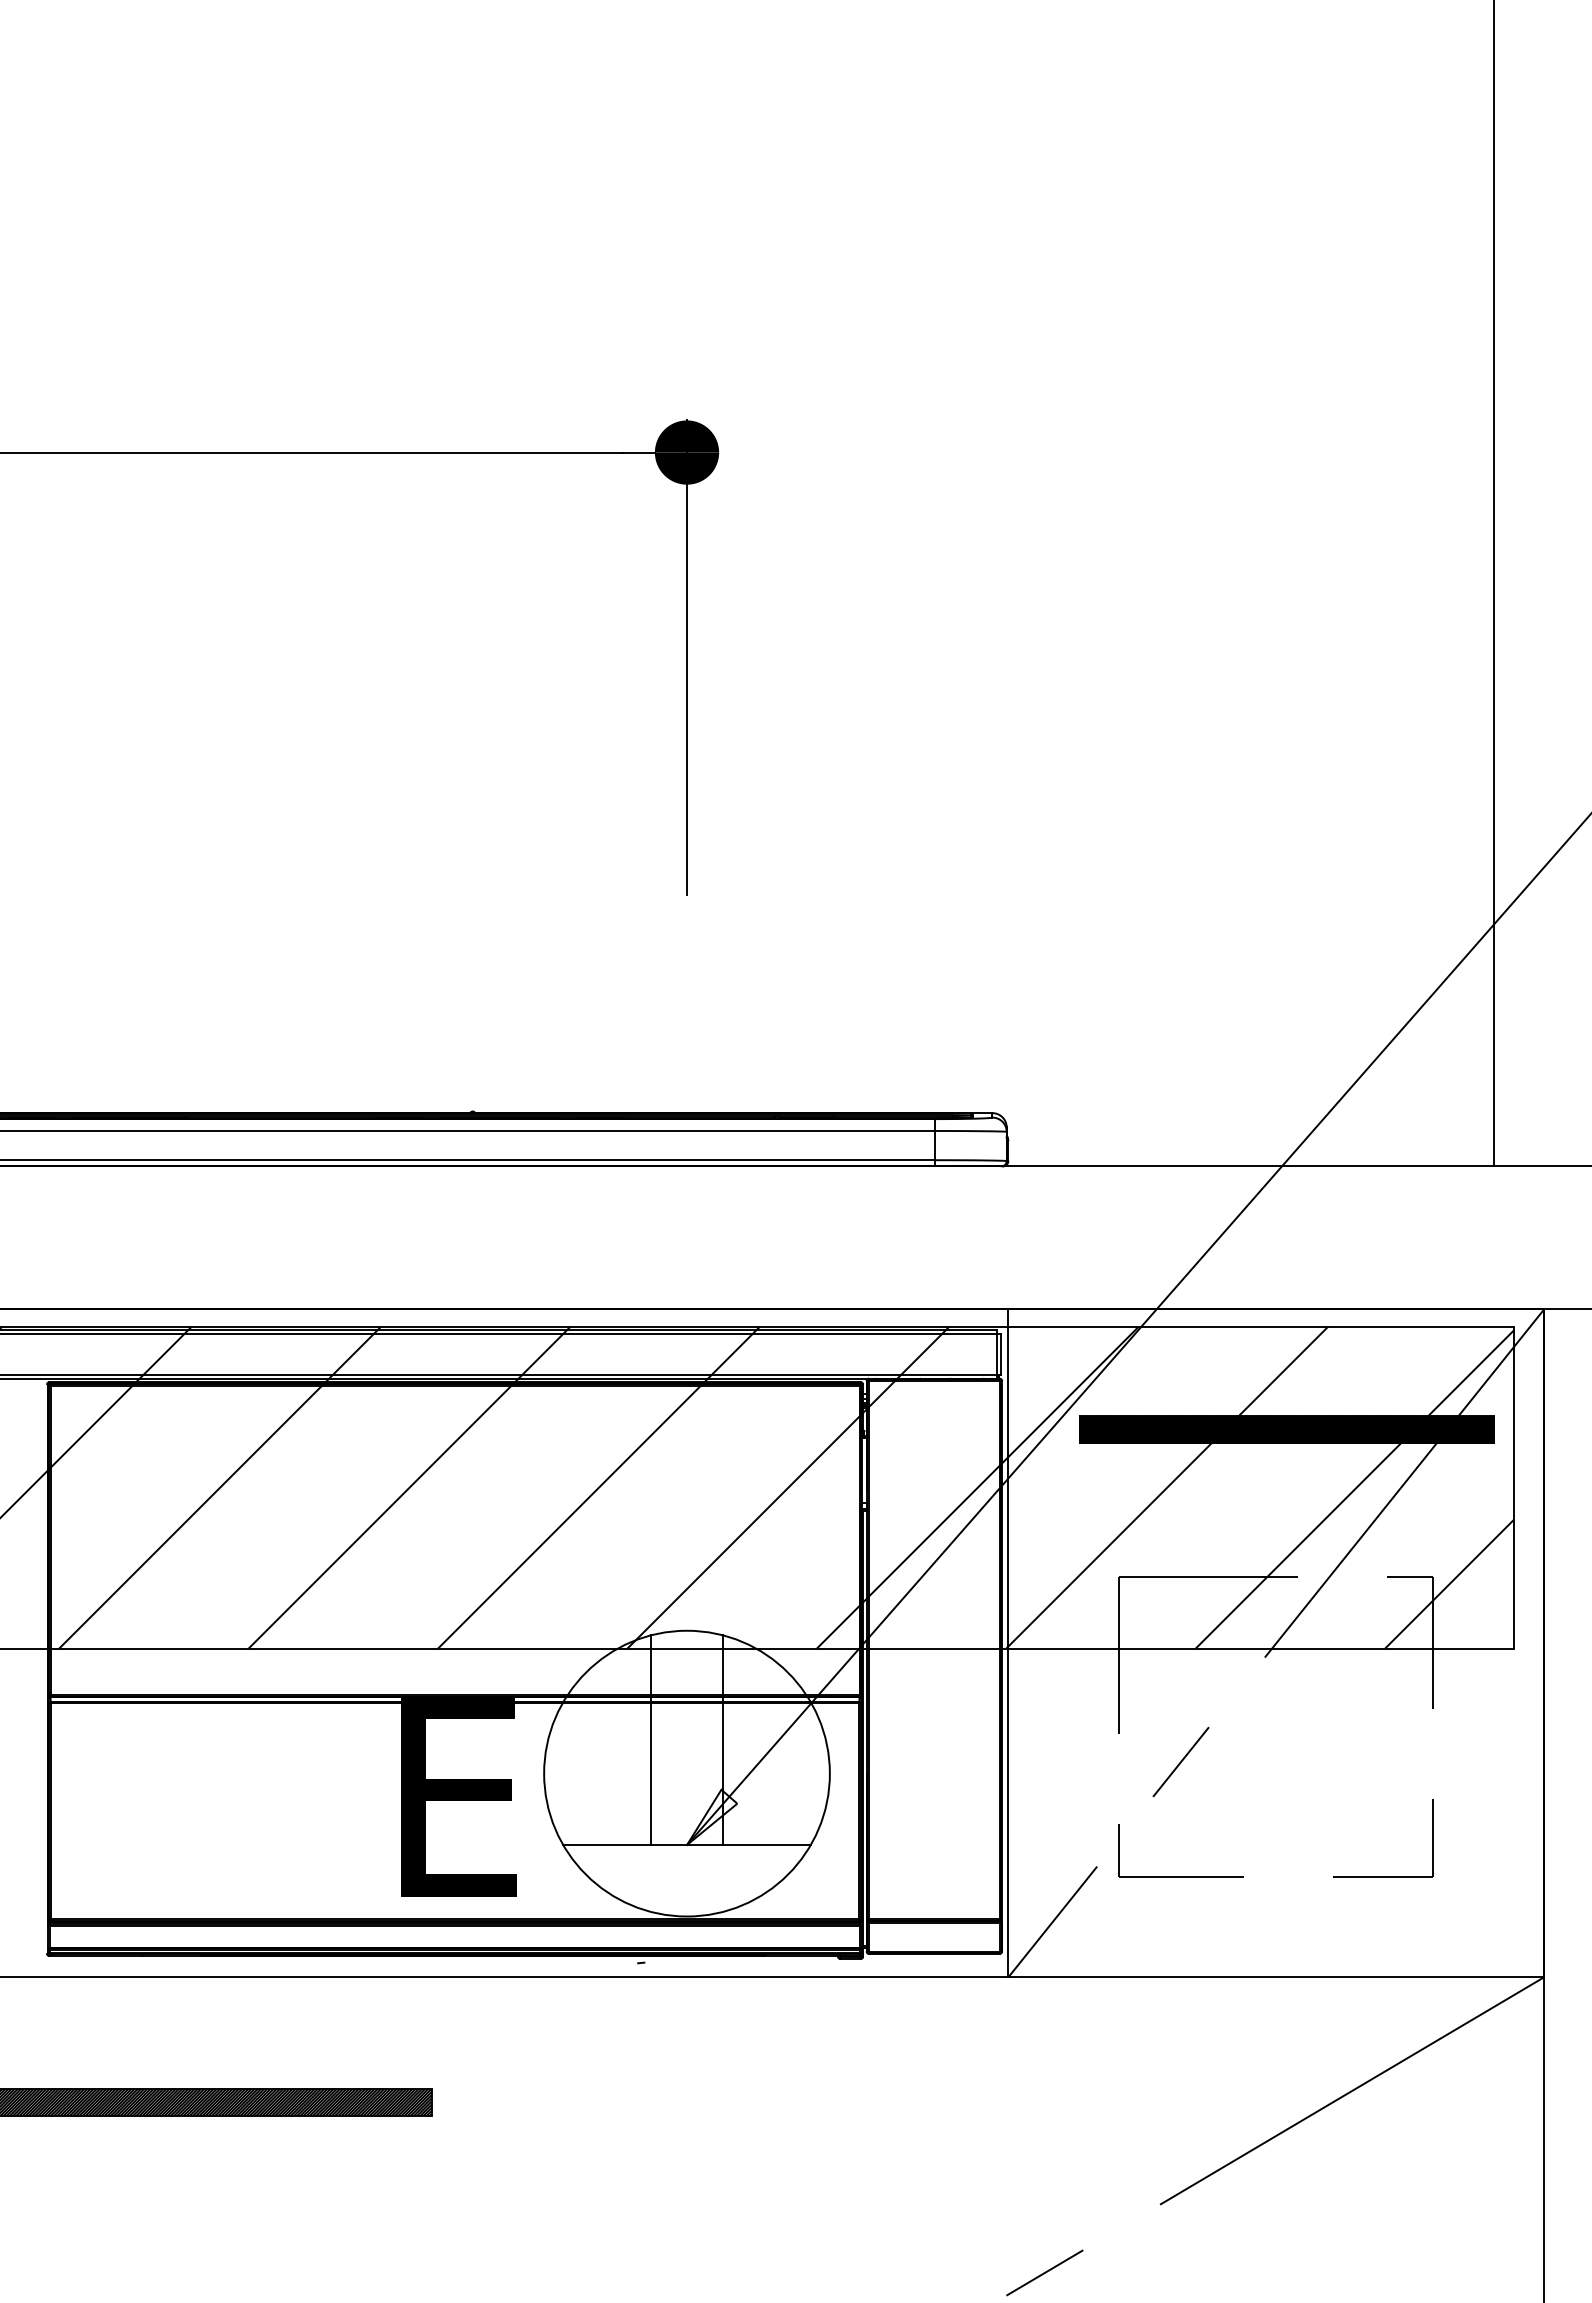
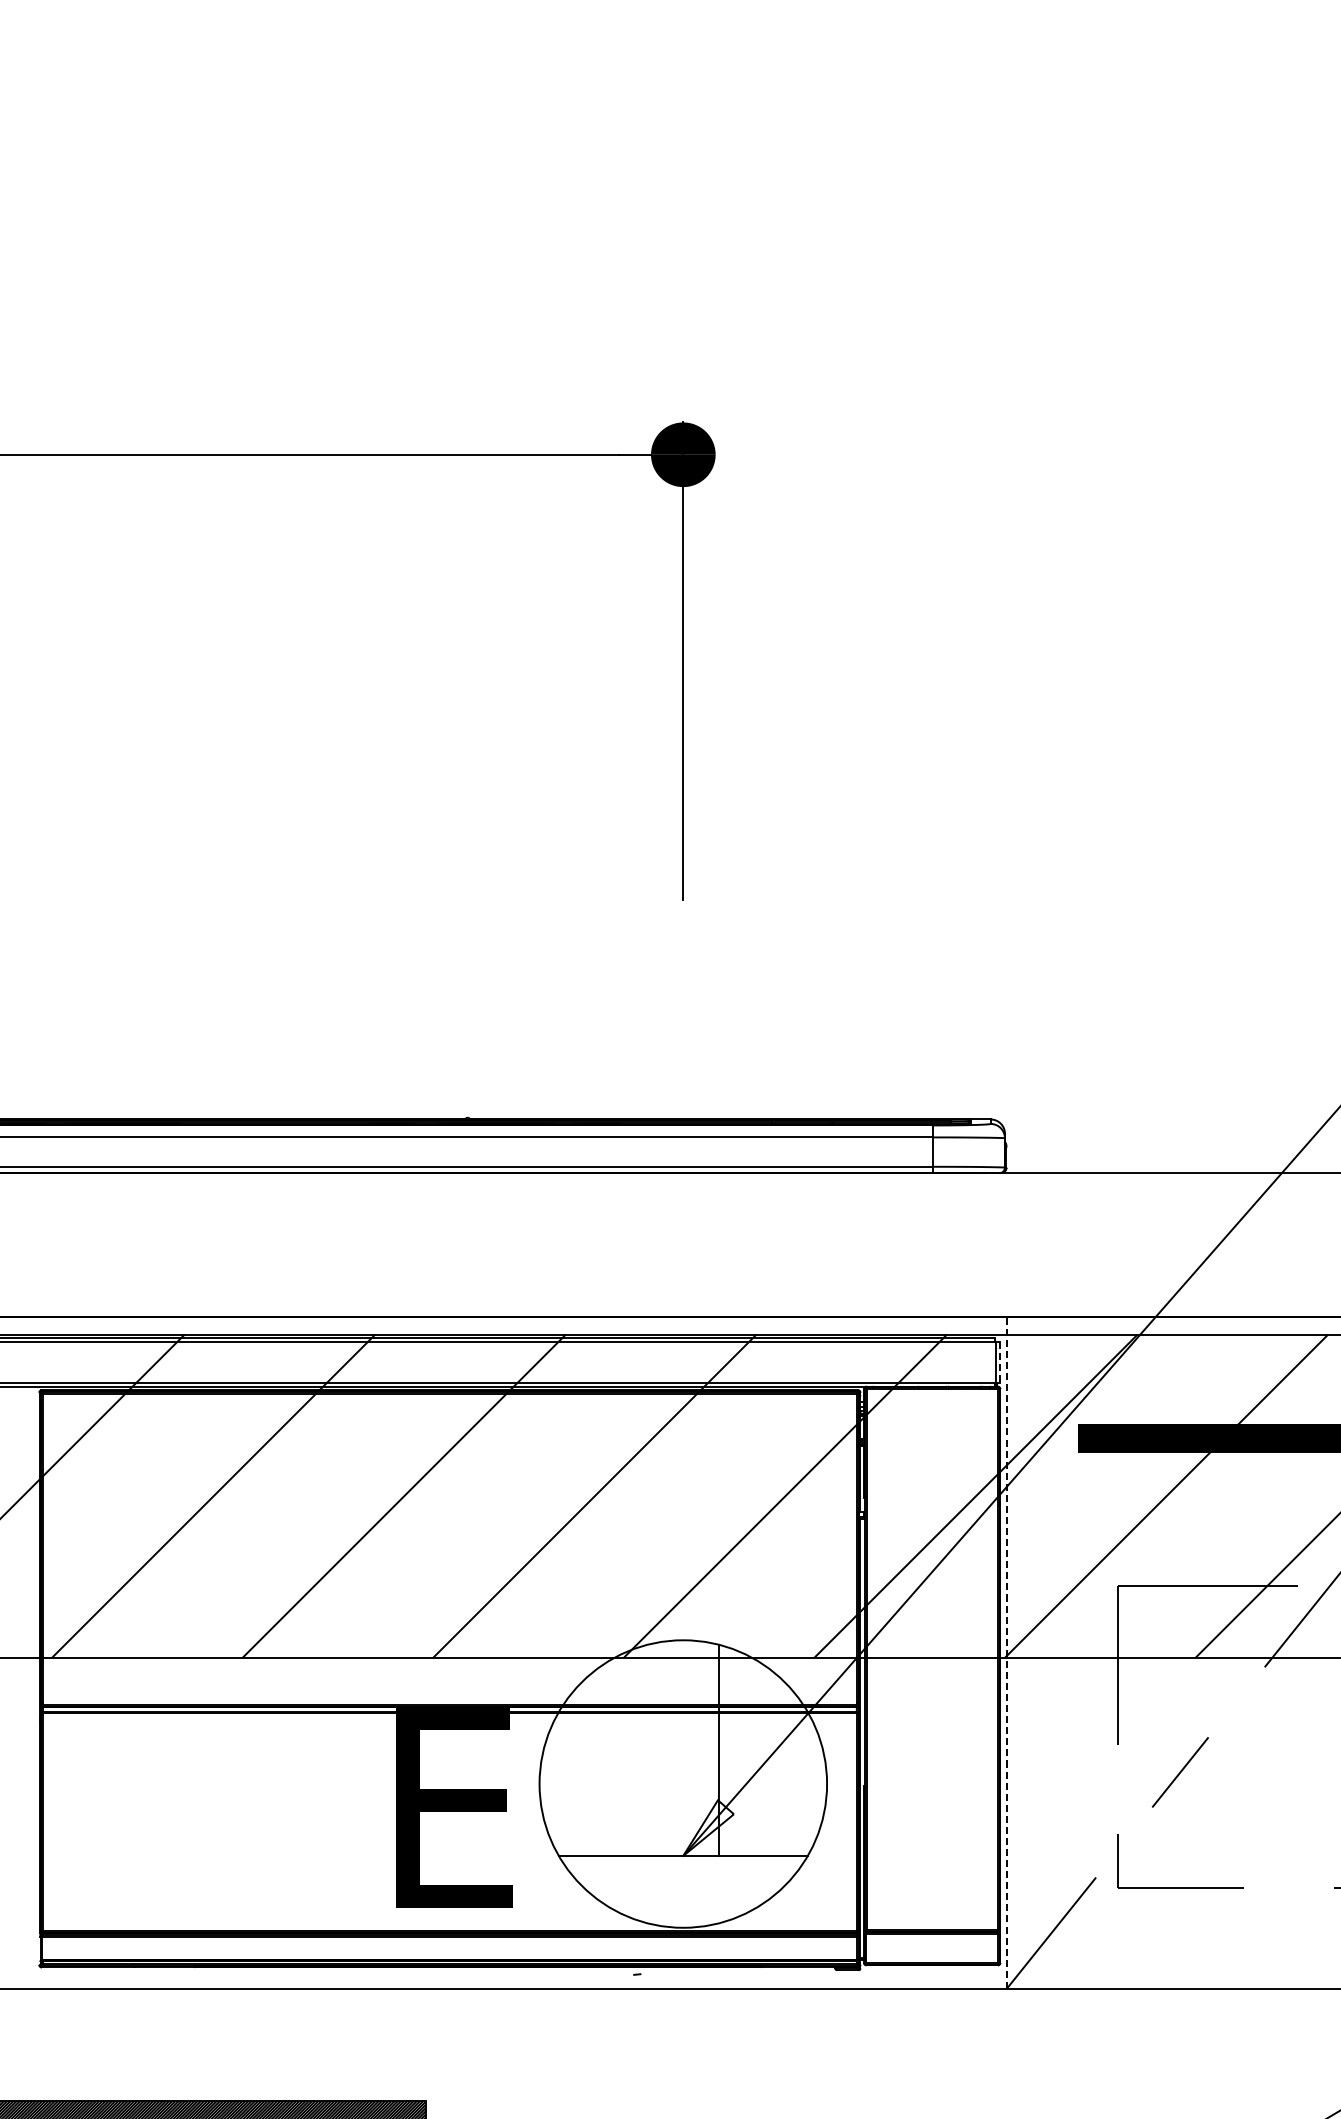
line: (1001, 1354) -> (999, 1362), solid -> dashed
line: (1008, 1643) -> (1006, 1653), solid -> dashed
line: (651, 1740) -> (647, 1750), removed

